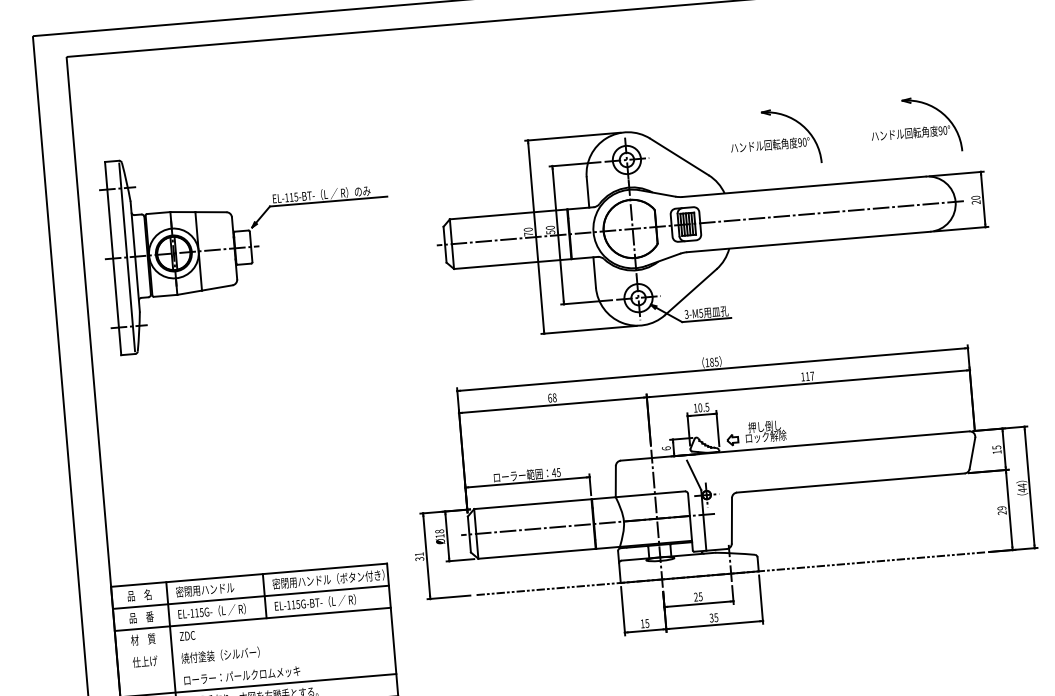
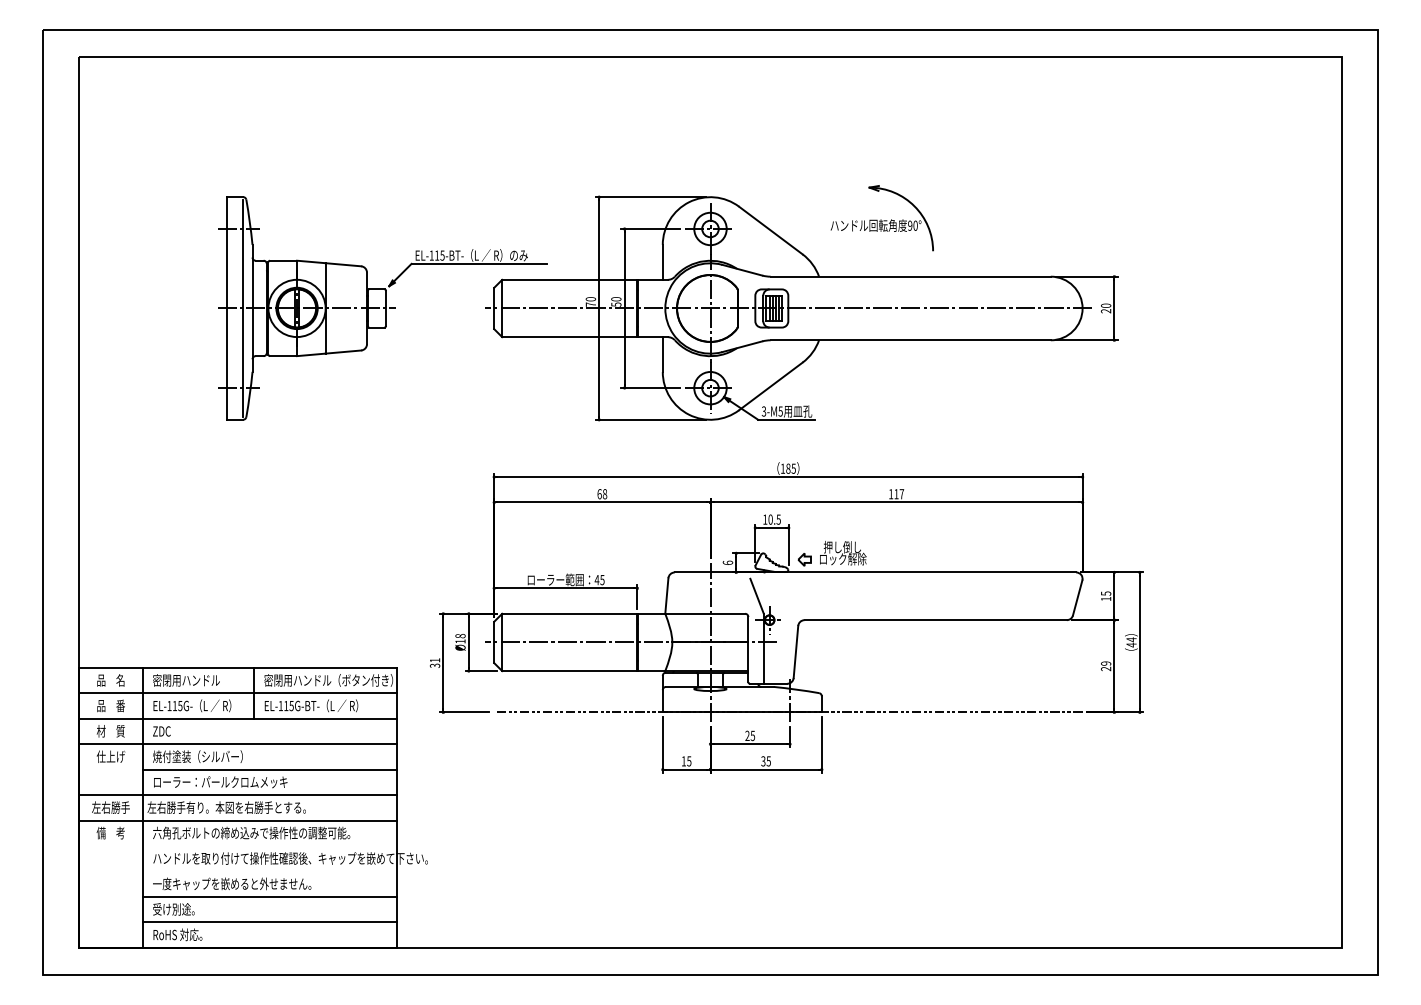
part: (915, 126) -> (1043, 218), removed
part: (248, 247) -> (382, 308), moved
line: (254, 641) -> (238, 744), added
line: (283, 661) -> (269, 769), added

